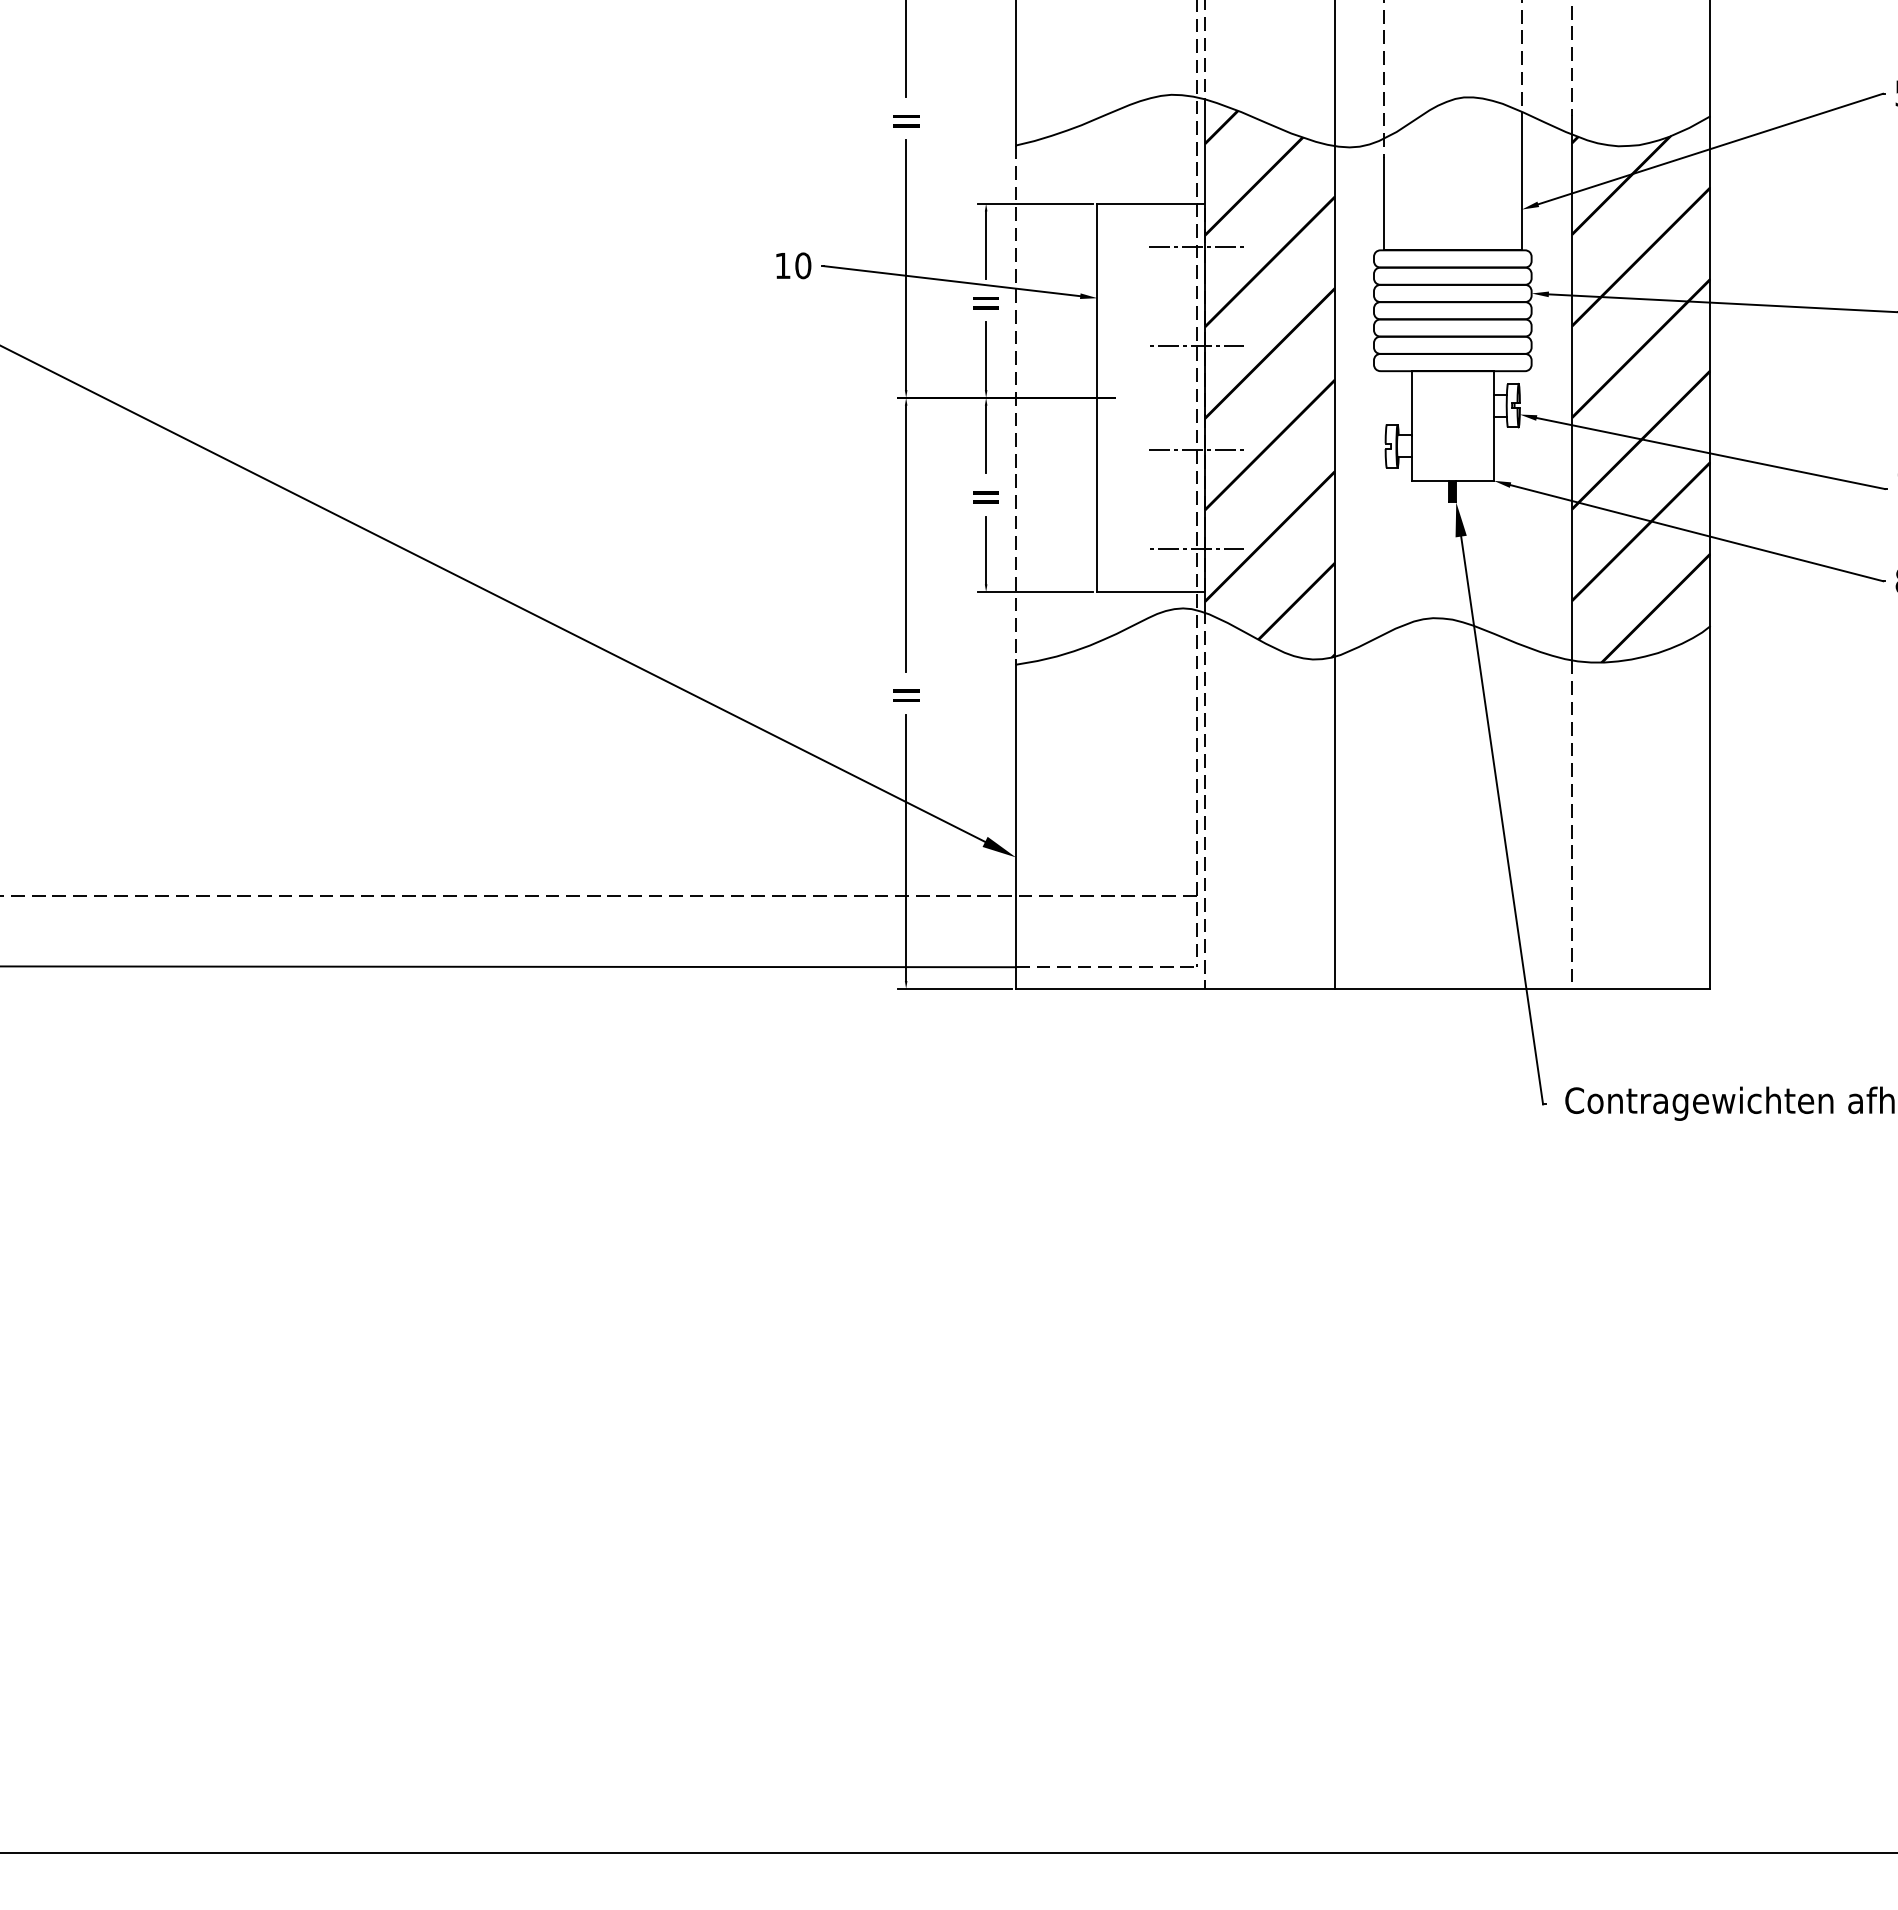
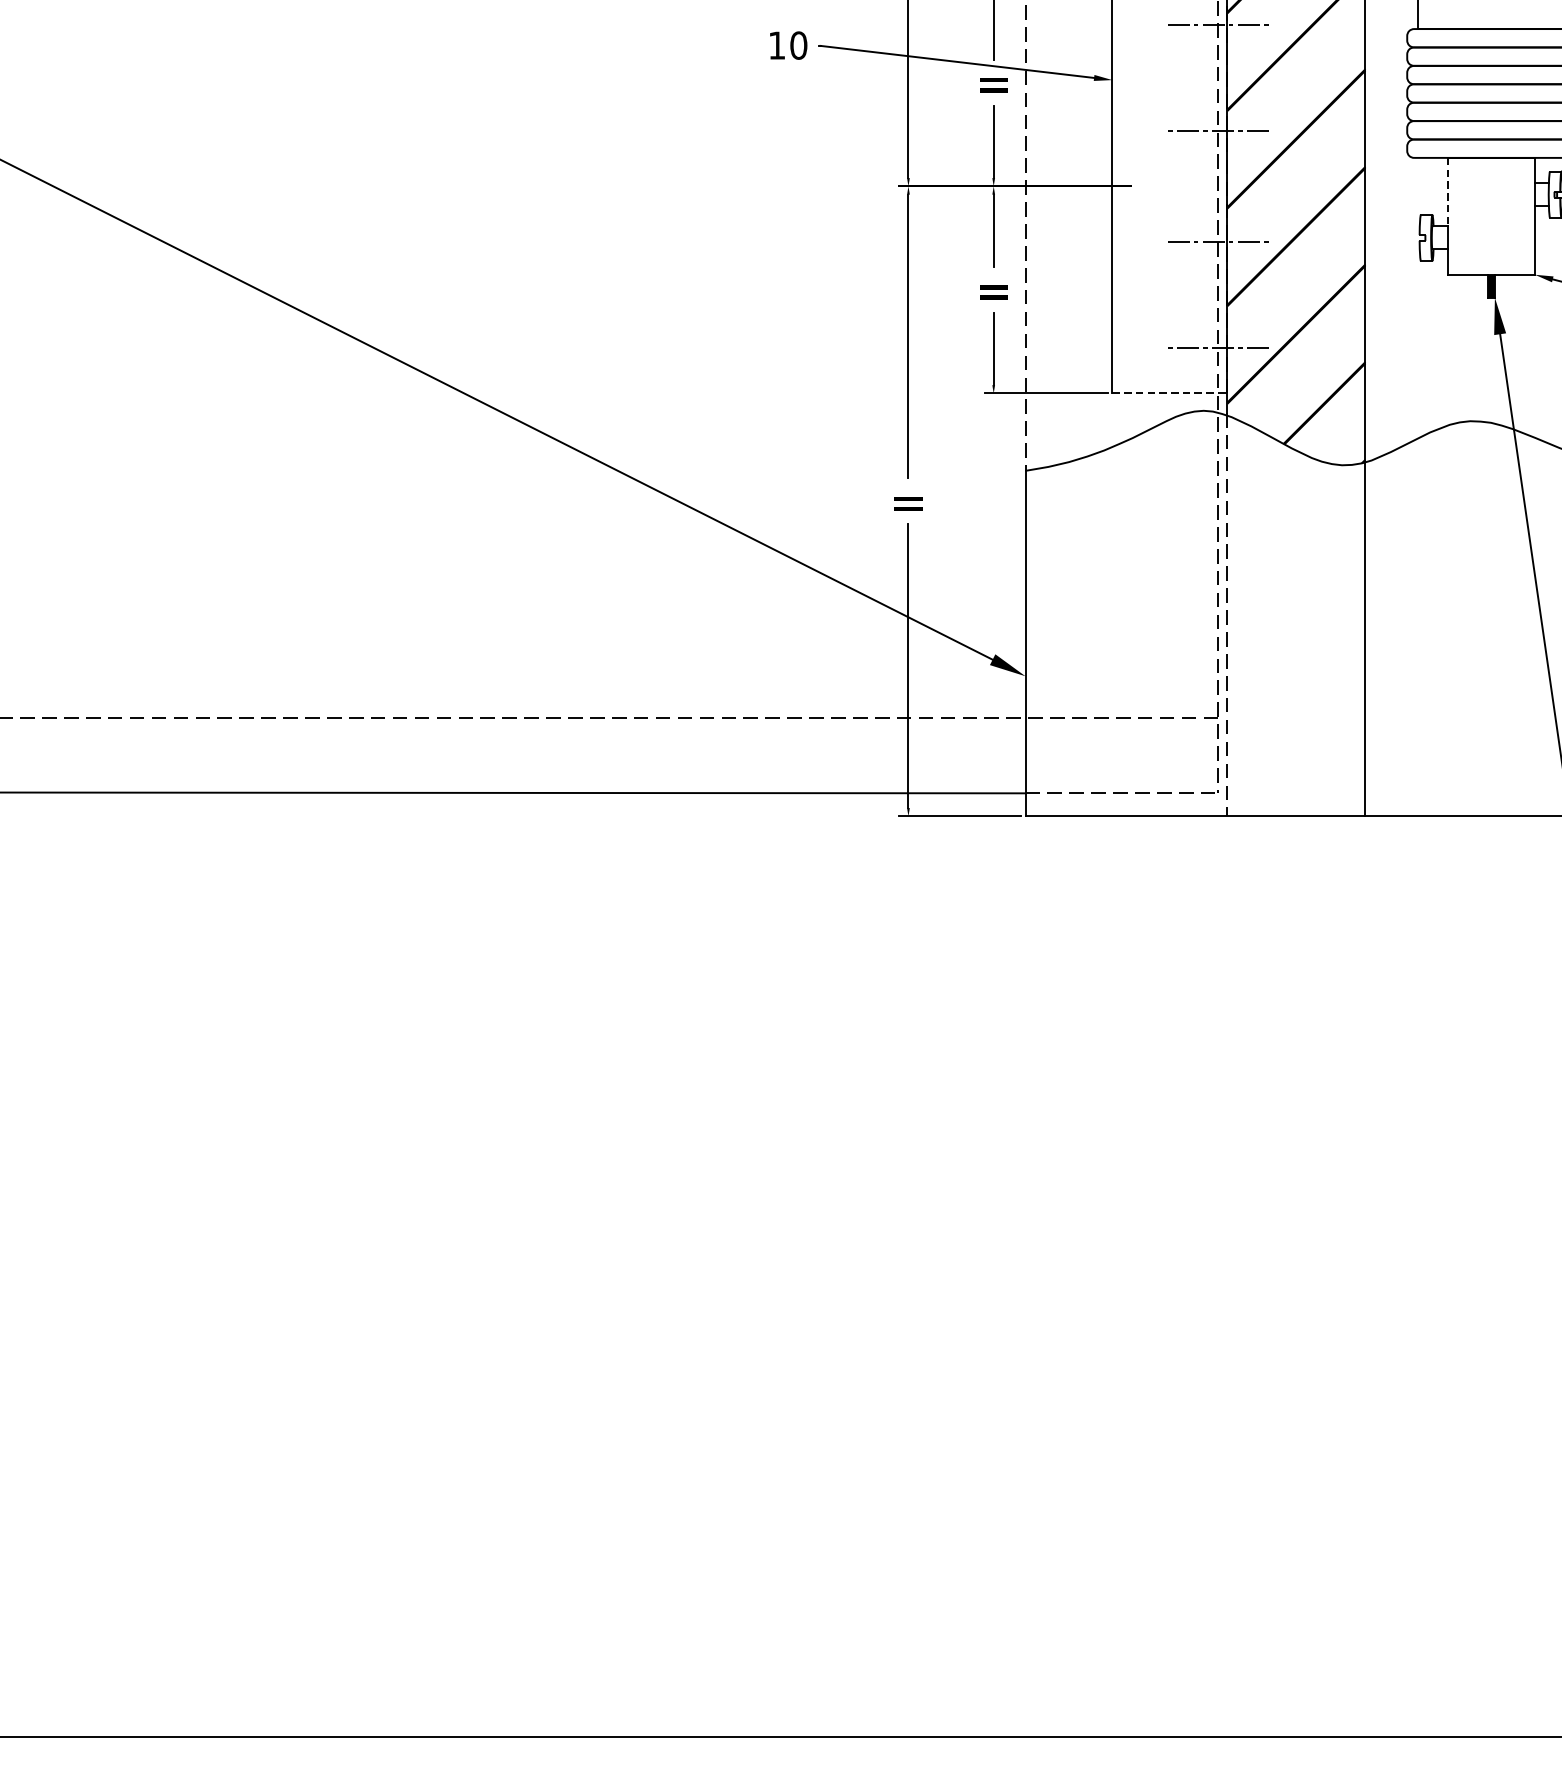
line: (1411, 403) -> (1447, 192), solid -> dashed
line: (1147, 592) -> (1165, 393), solid -> dashed

